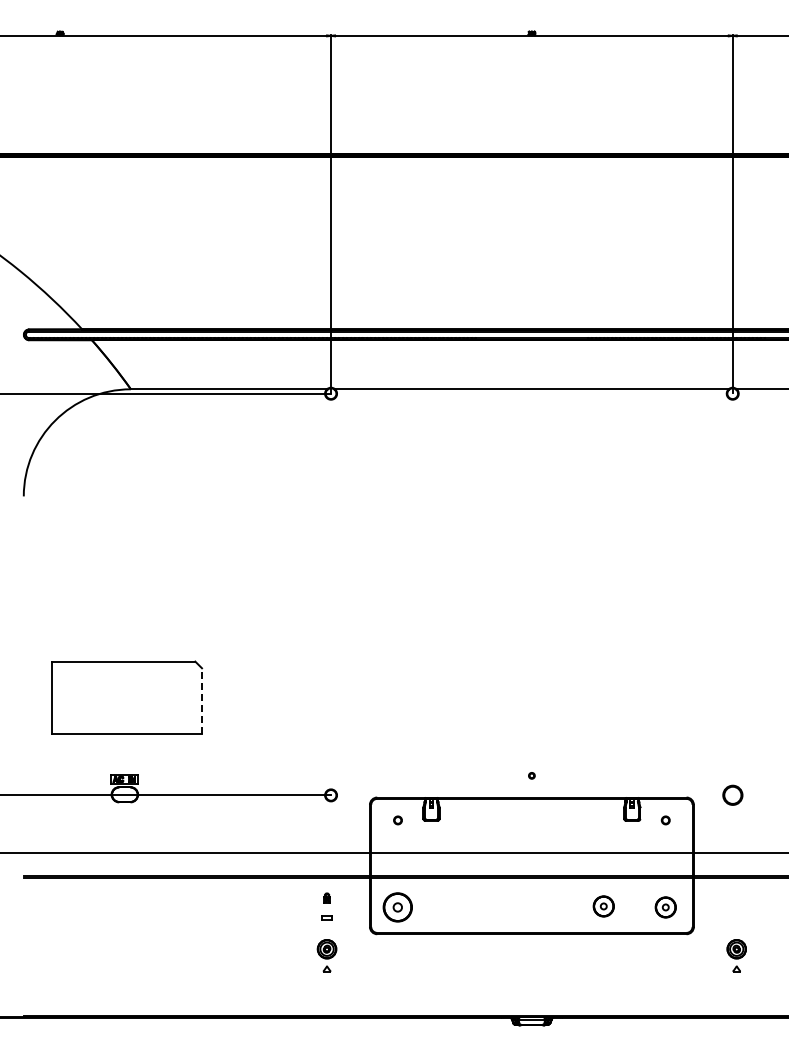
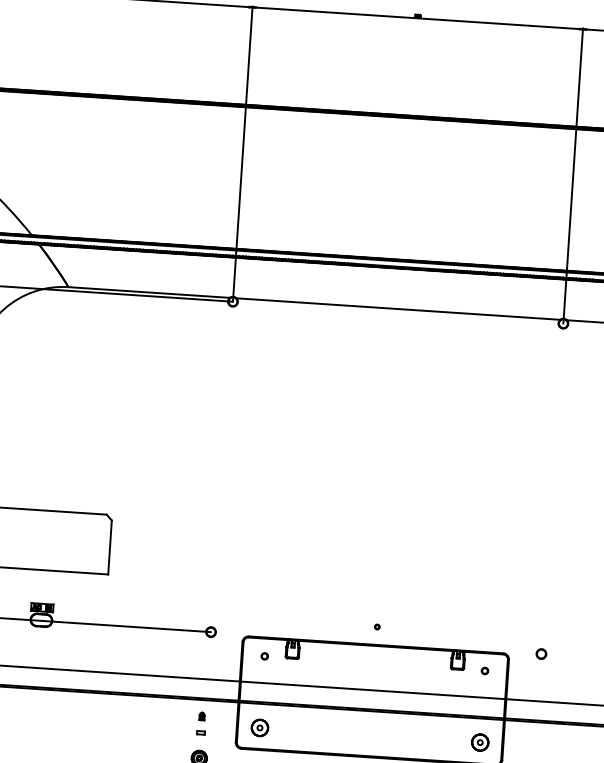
line: (202, 701) -> (110, 547), dashed -> solid
circle: (732, 795) -> (541, 654), size x0.62
part: (603, 906) -> (429, 738), removed
part: (398, 907) -> (260, 728), size x0.71

